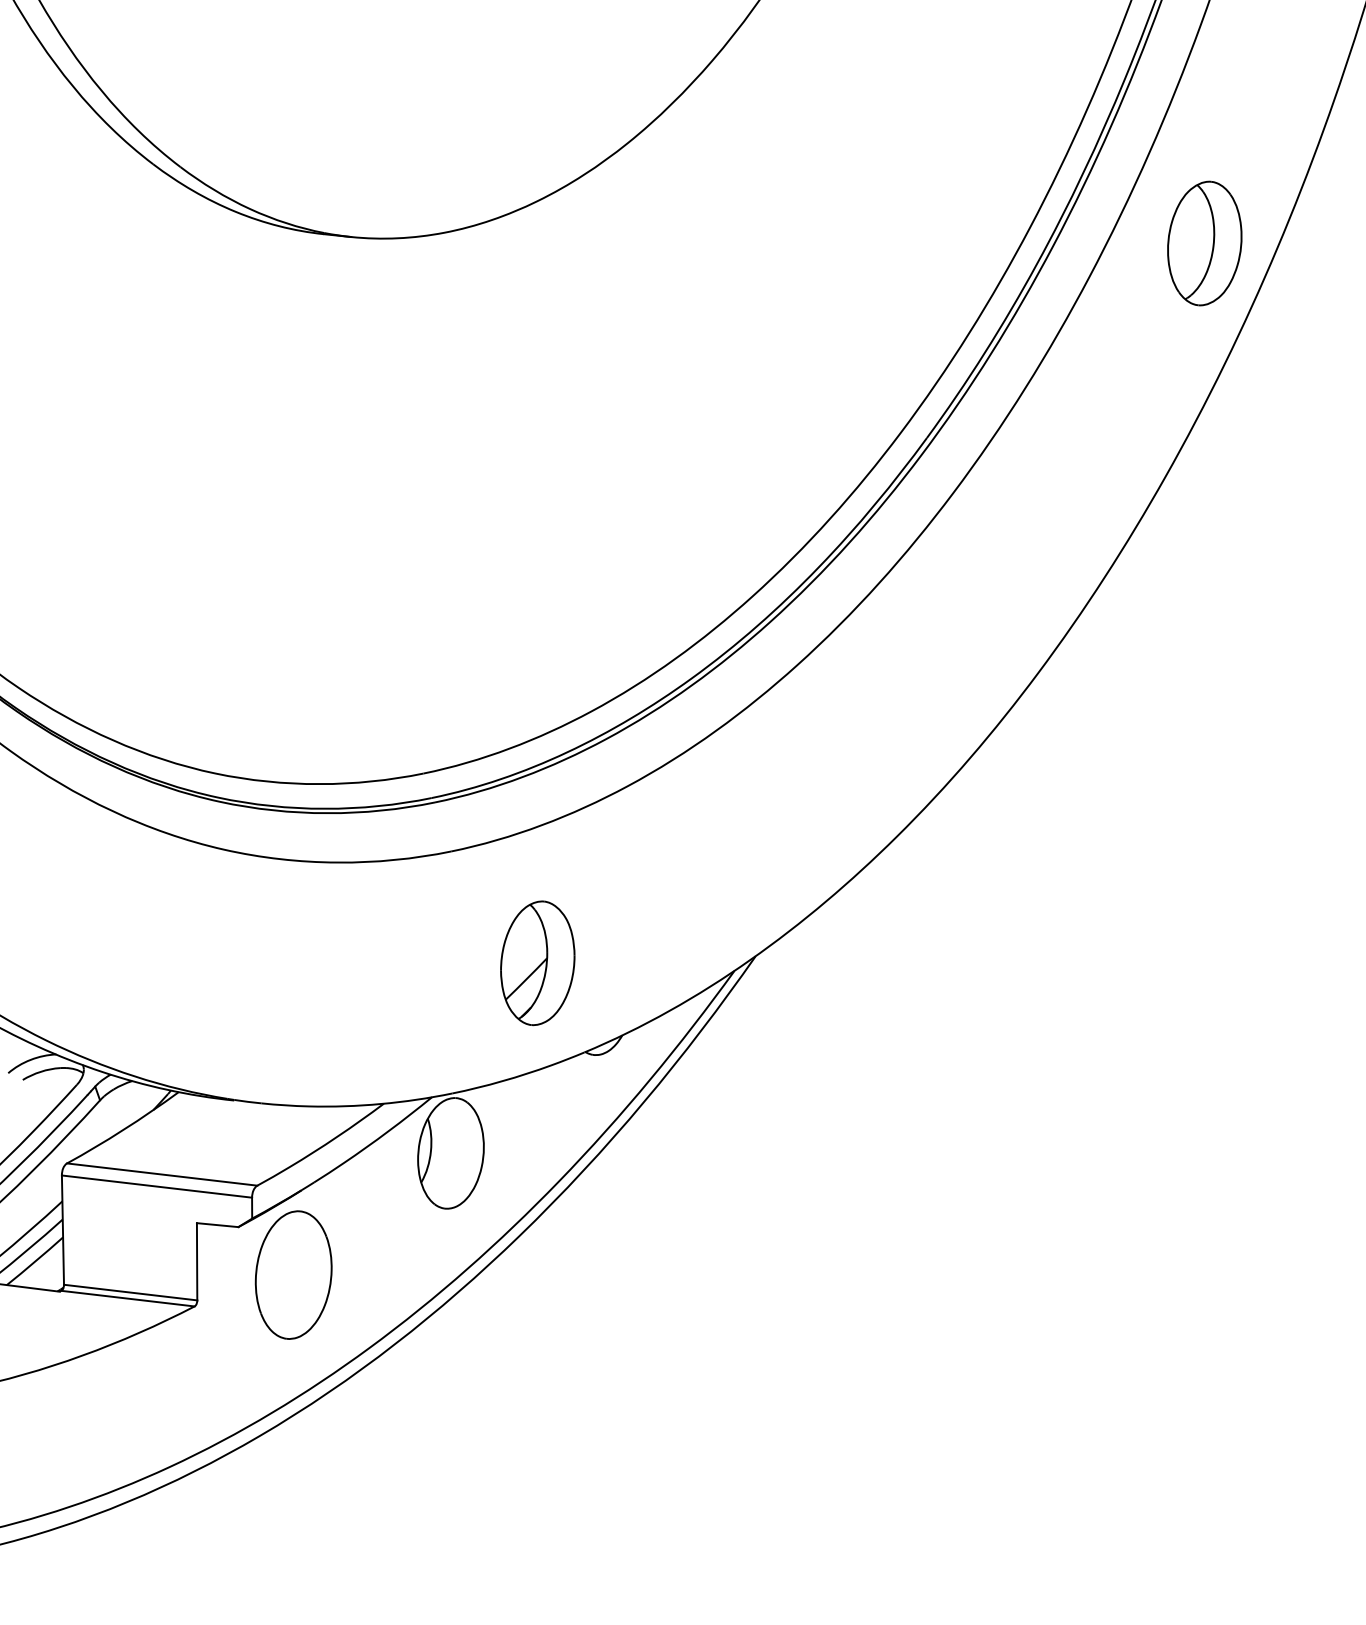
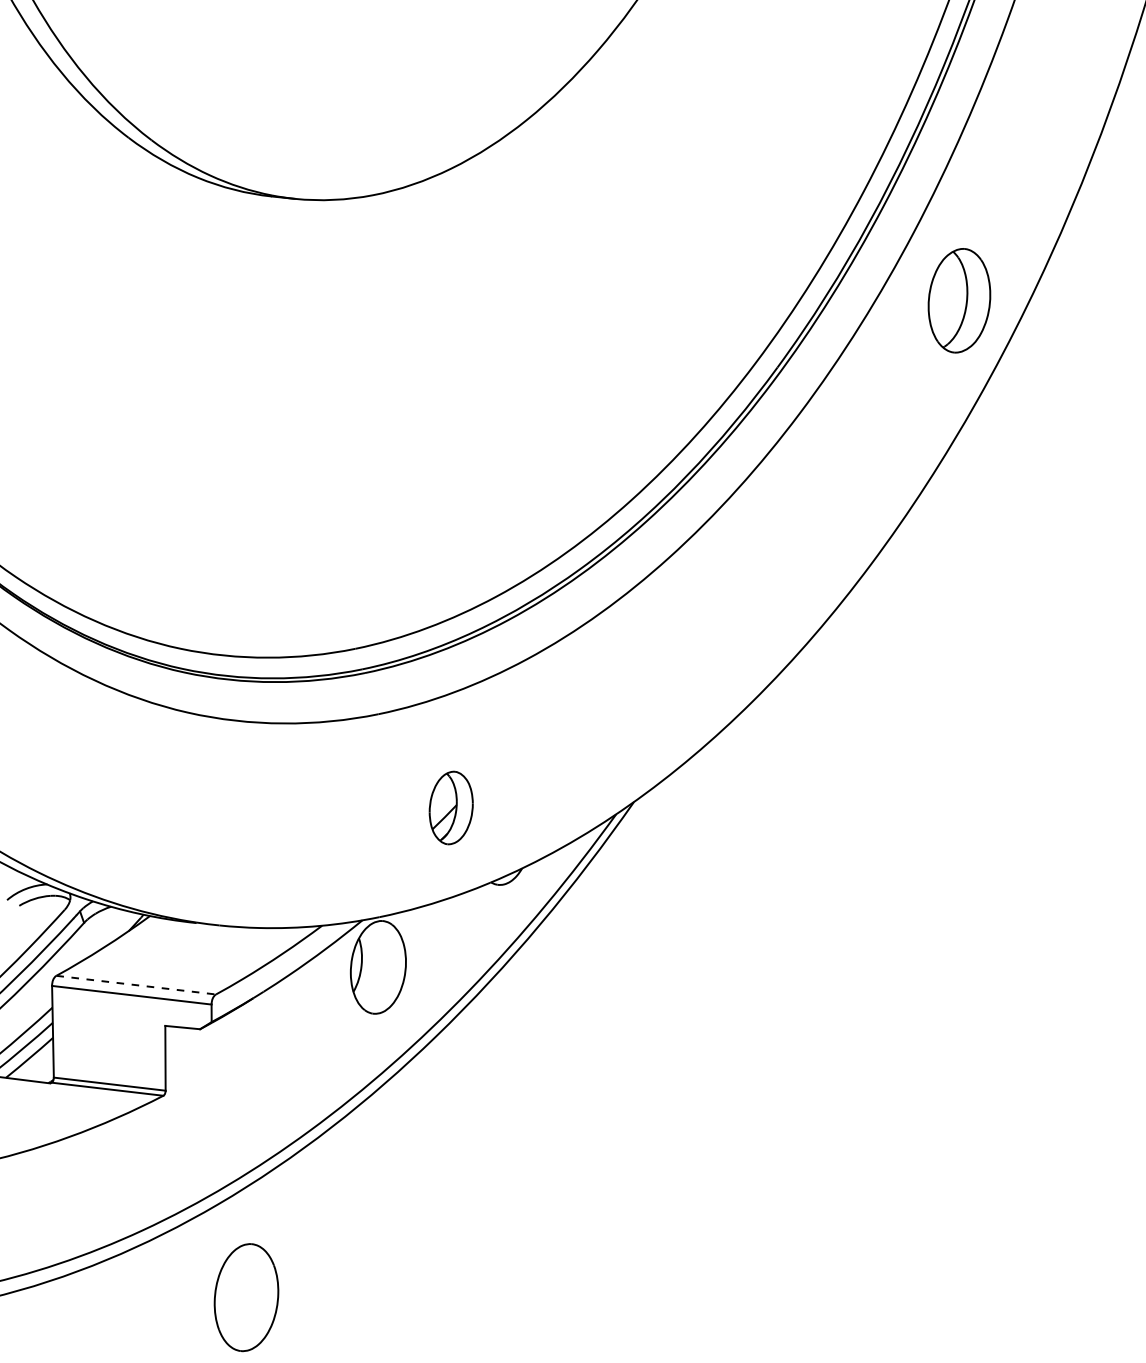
part: (1204, 243) -> (959, 300), moved
part: (537, 963) -> (450, 808), size x0.7
line: (162, 1174) -> (136, 985), solid -> dashed
part: (293, 1274) -> (246, 1297), moved

